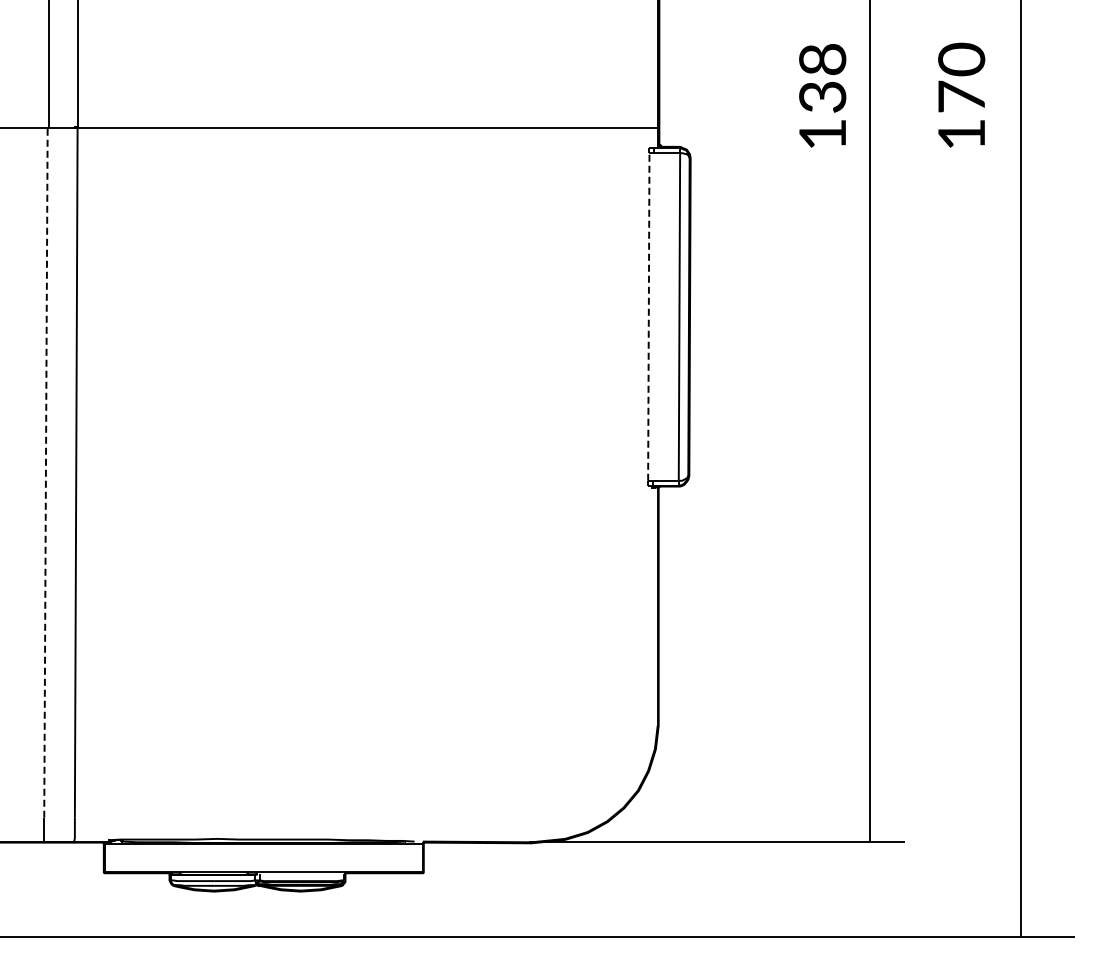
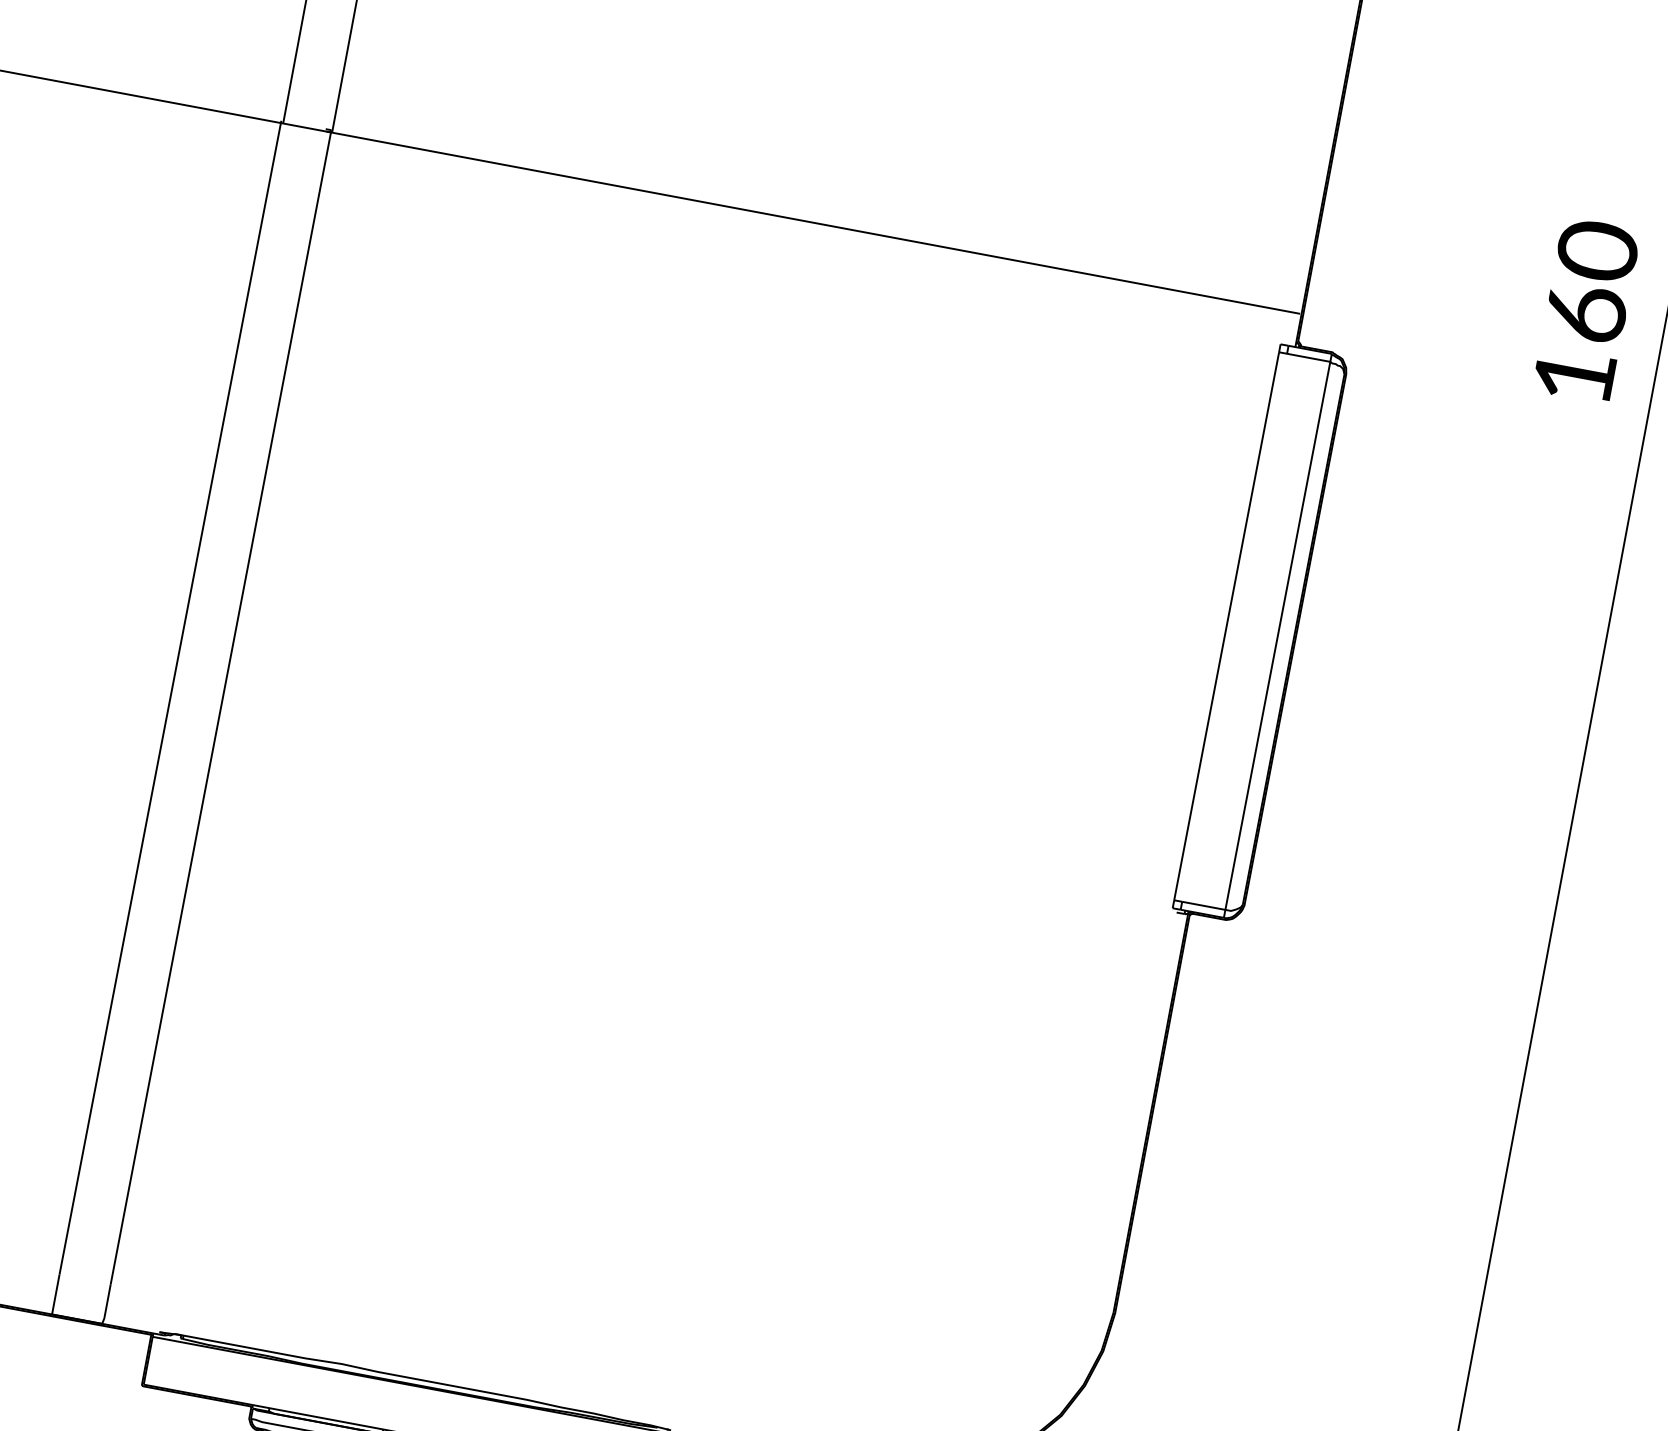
text: (822, 77) -> (1591, 280), 138 -> 160
line: (648, 316) -> (1226, 625), dashed -> solid
line: (45, 472) -> (169, 697), dashed -> solid

